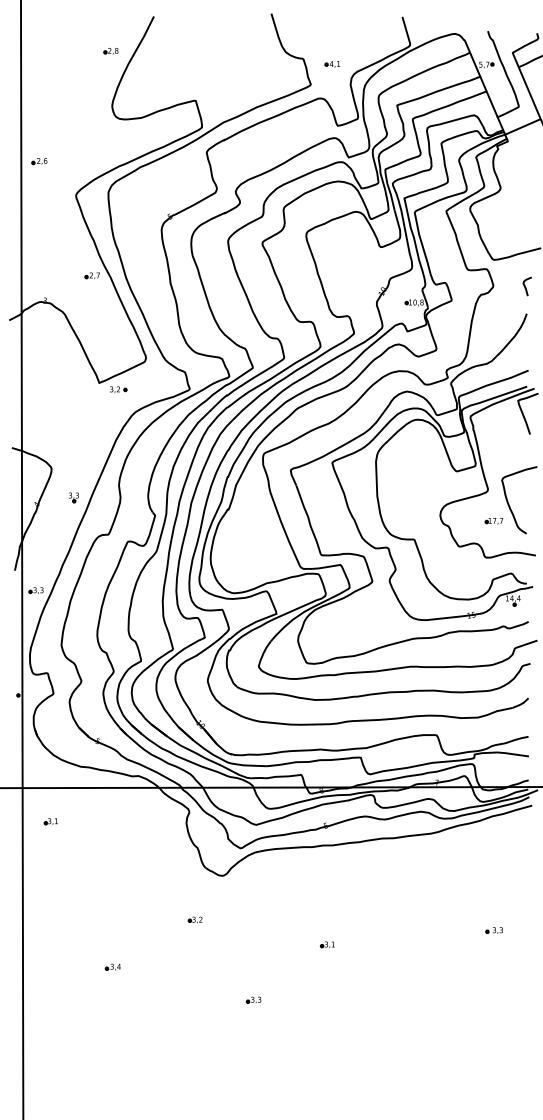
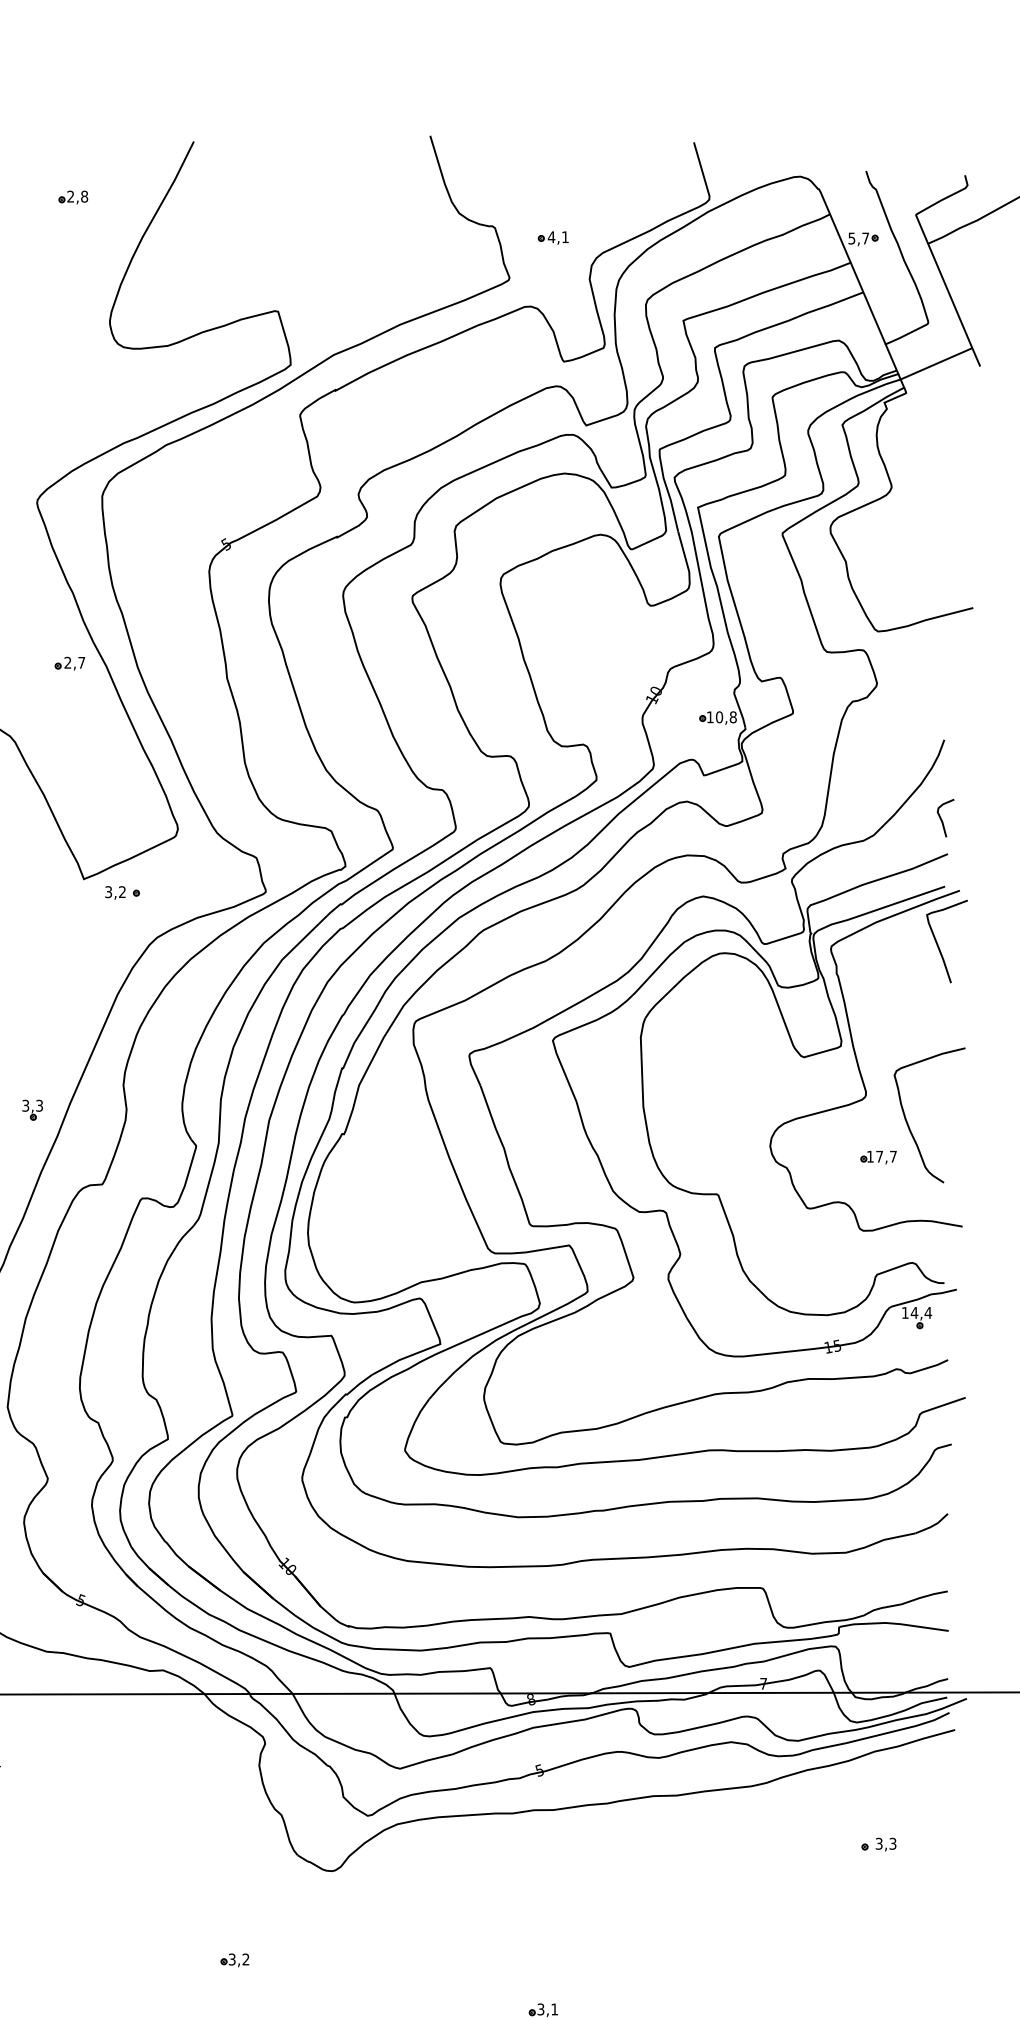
part: (110, 51) -> (72, 197), moved
curve: (525, 286) -> (941, 817), moved
part: (194, 919) -> (233, 1959), moved
part: (493, 930) -> (877, 1844), moved

